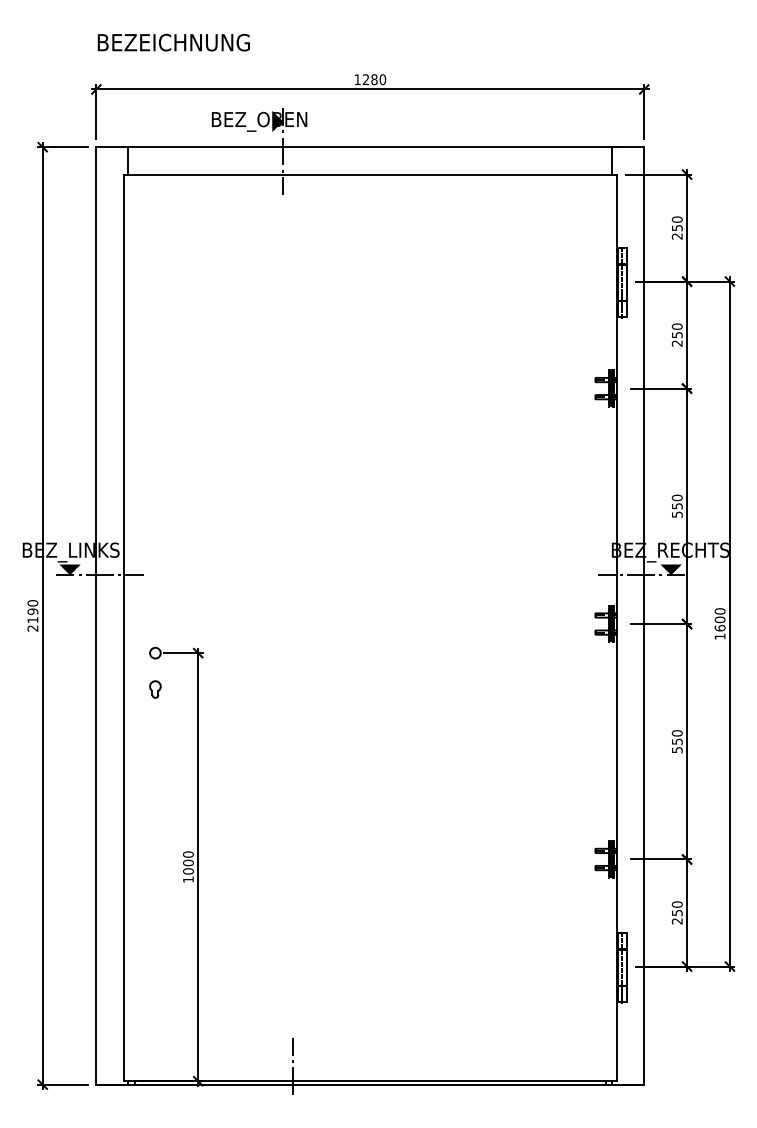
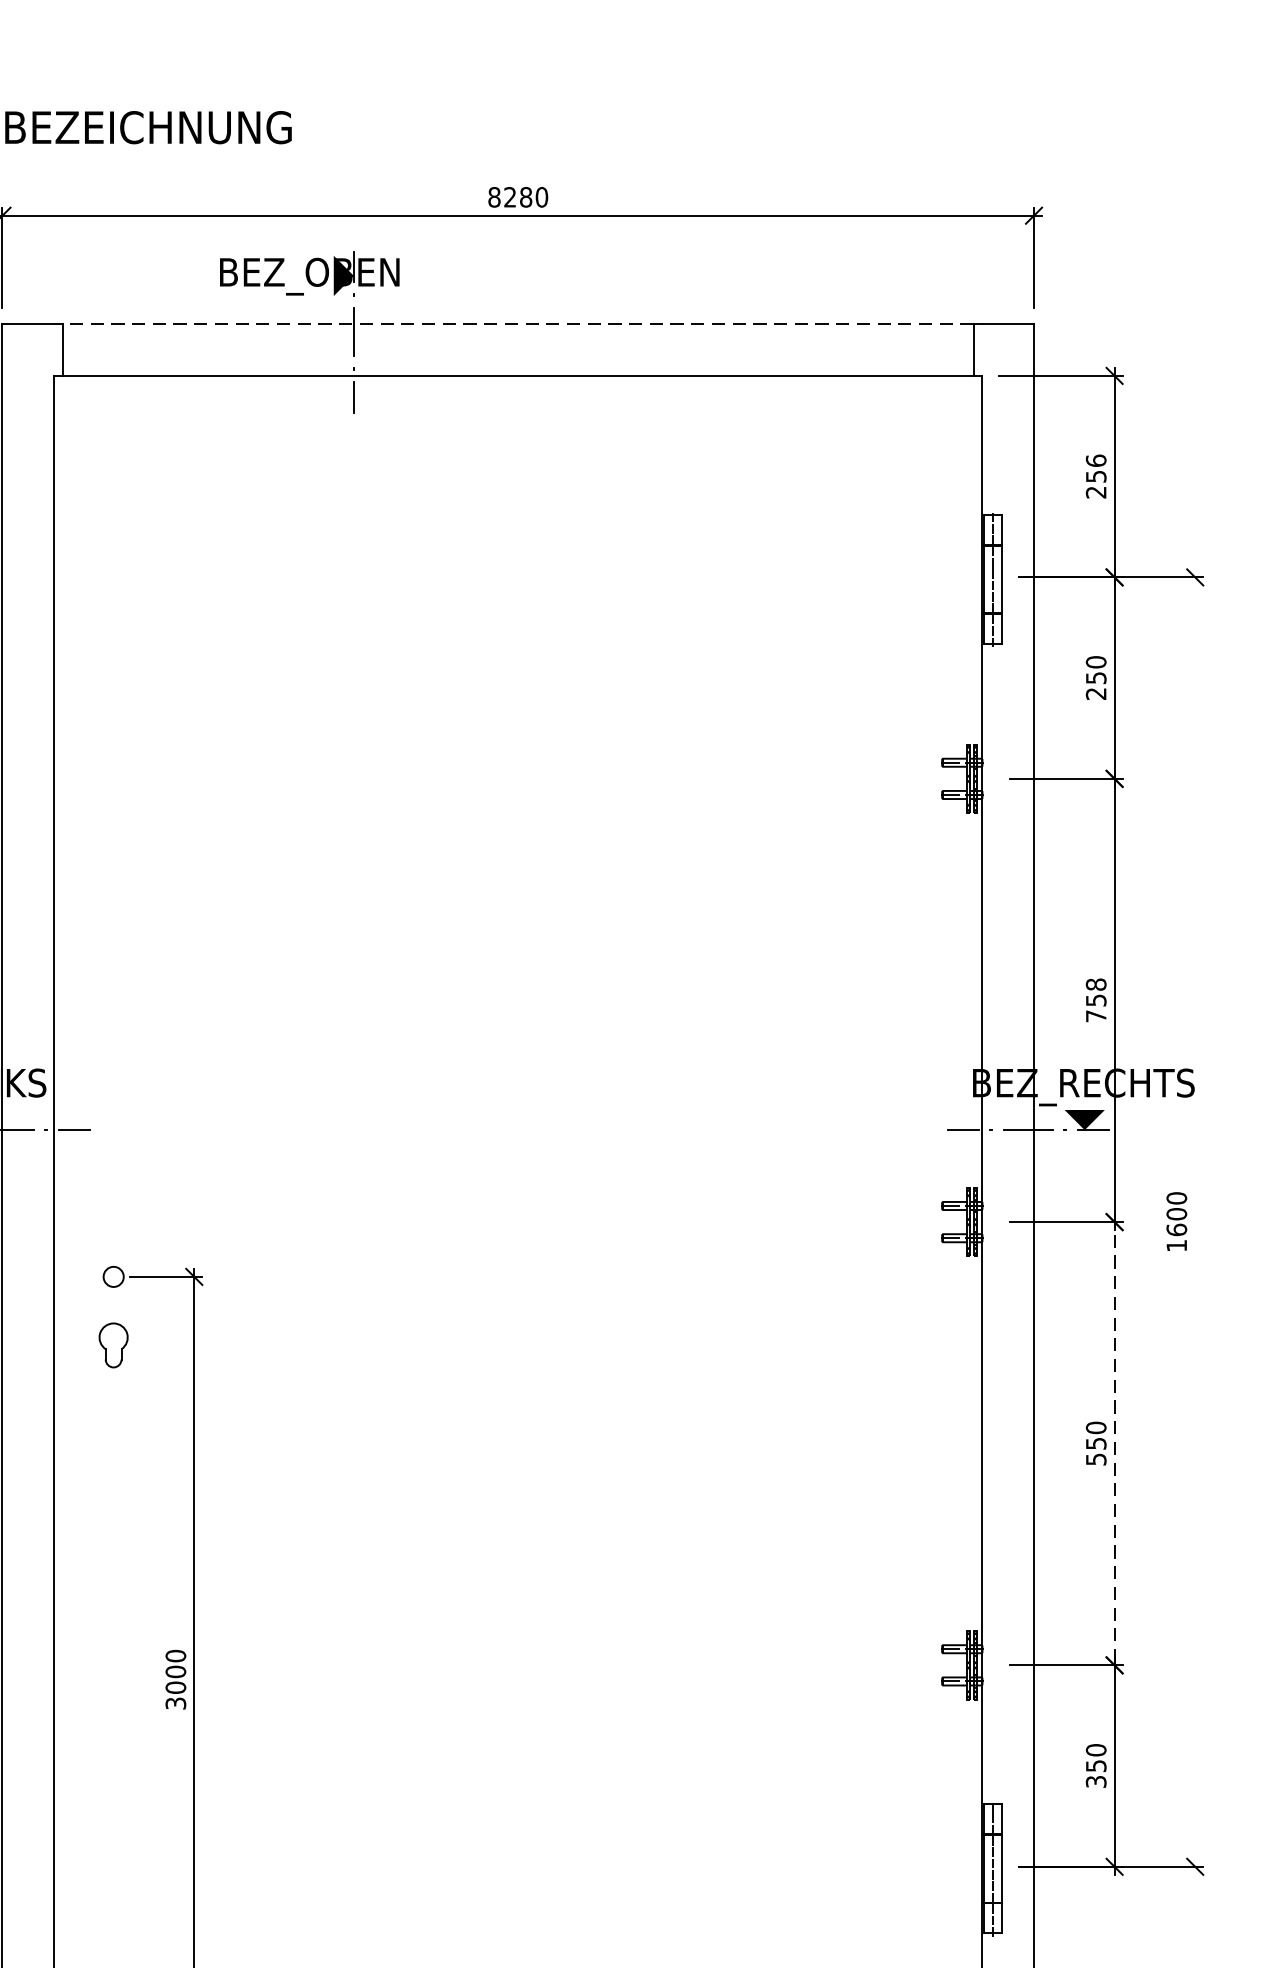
text: (357, 79) -> (494, 196), 1280 -> 8280
line: (370, 147) -> (518, 324), solid -> dashed
text: (676, 219) -> (1094, 460), 250 -> 256
text: (677, 505) -> (1096, 998), 550 -> 758
line: (729, 623) -> (1194, 1221), removed
part: (155, 689) -> (113, 1345), size x1.4
line: (687, 741) -> (1115, 1443), solid -> dashed
text: (188, 879) -> (175, 1703), 1000 -> 3000
text: (677, 921) -> (1096, 1782), 250 -> 350

